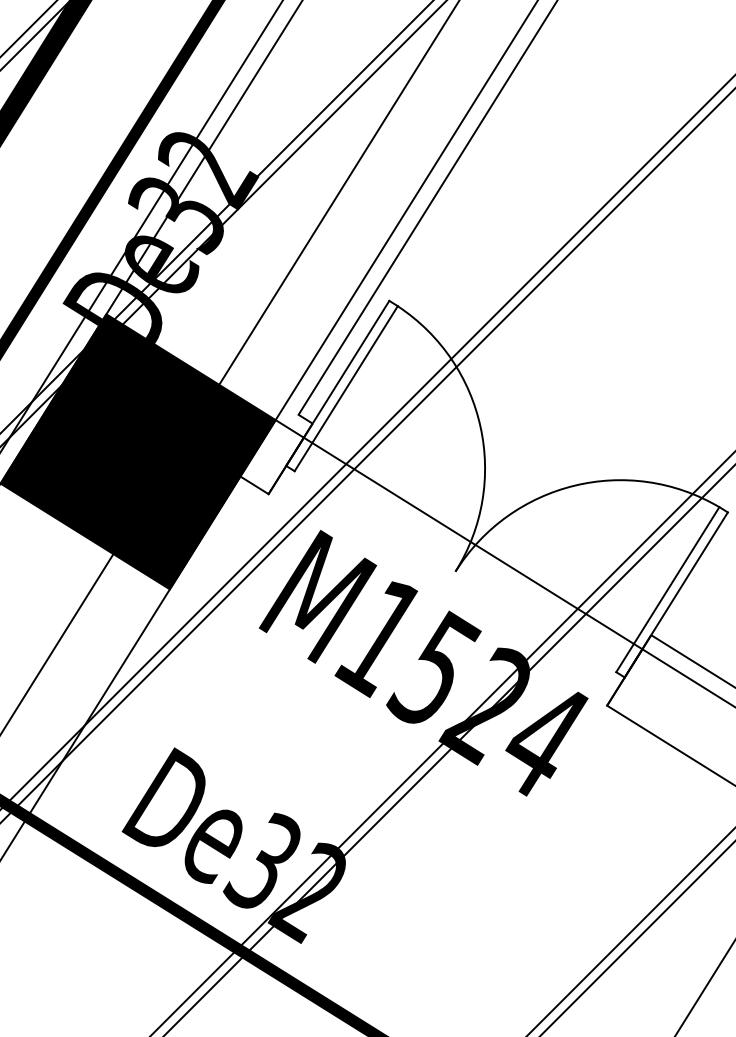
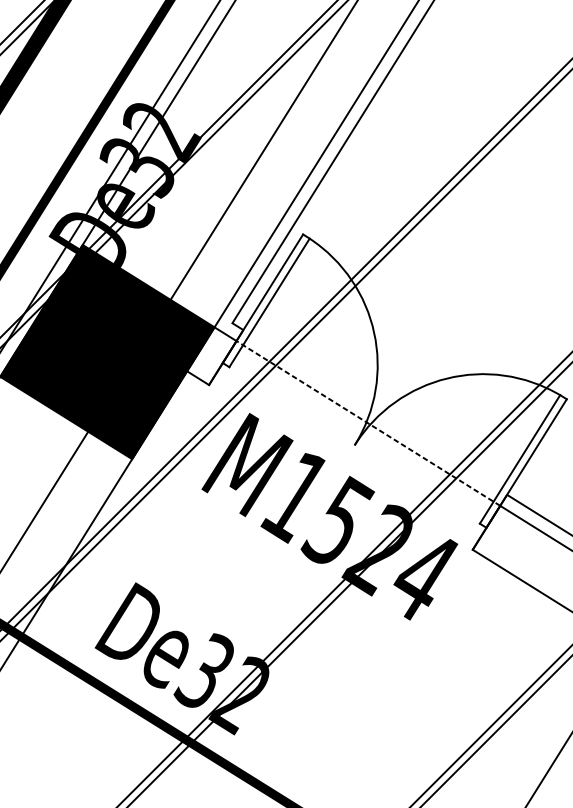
line: (473, 543) -> (368, 423), solid -> dashed

